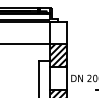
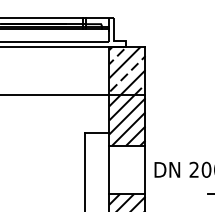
hatch: (58, 32) -> (127, 70), added

